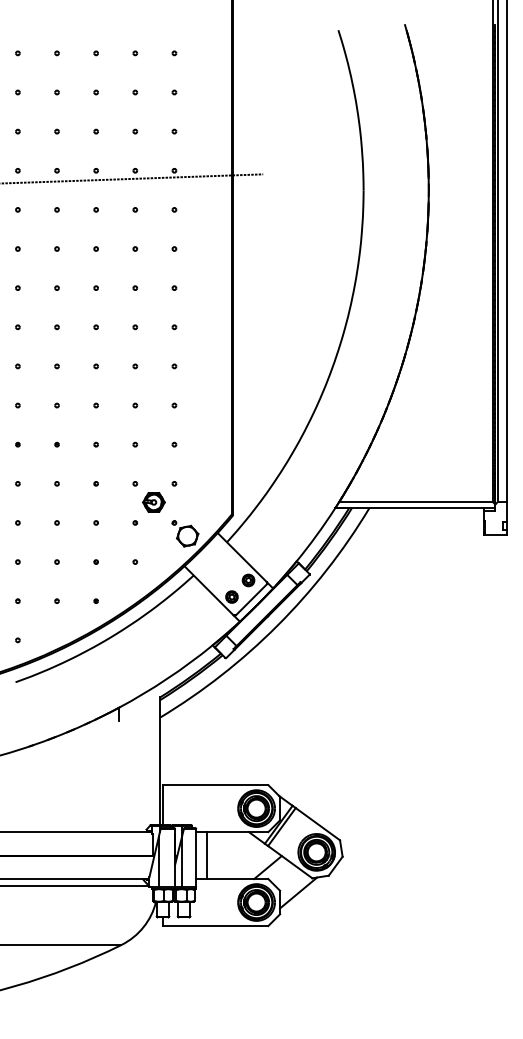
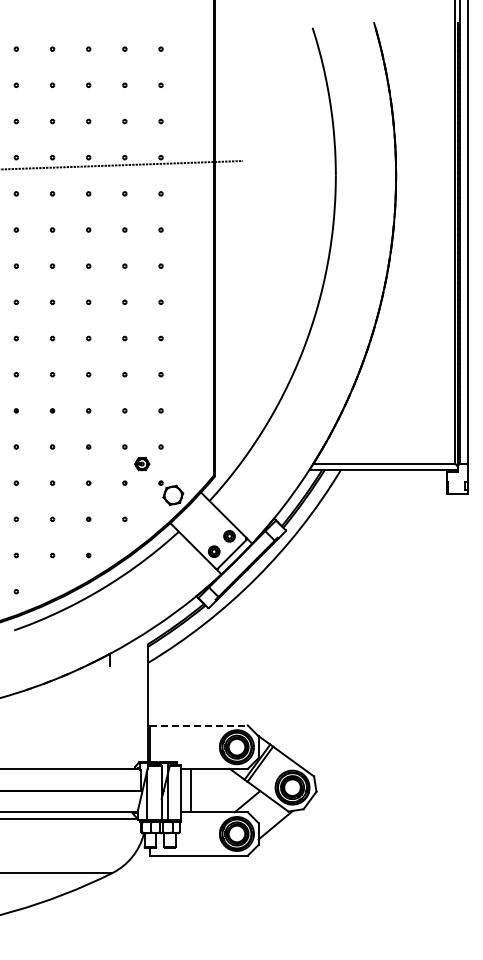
part: (154, 501) -> (142, 463), size x0.7
line: (216, 785) -> (199, 725), solid -> dashed

